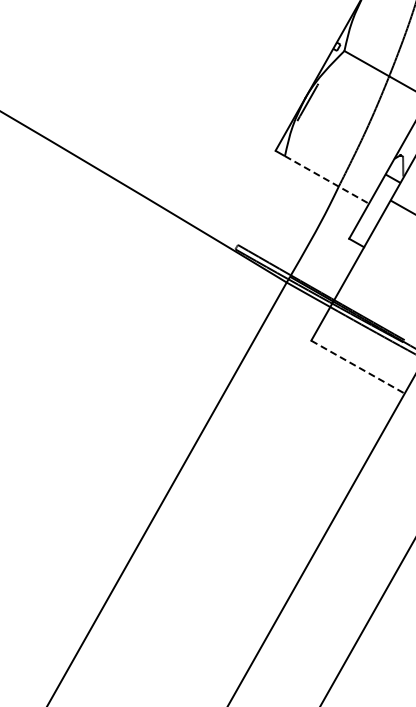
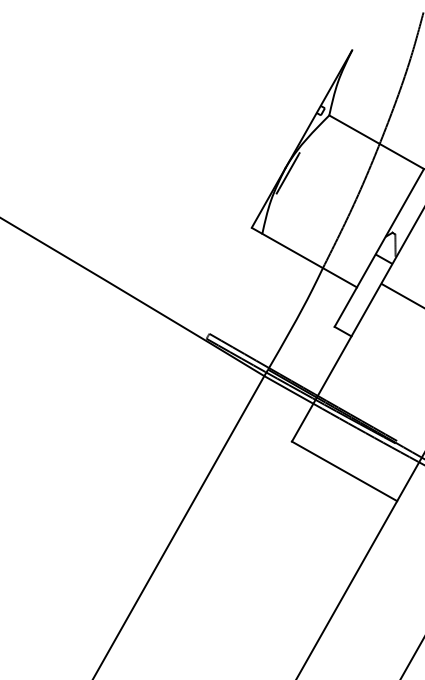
line: (327, 180) -> (310, 261), dashed -> solid
line: (358, 367) -> (345, 471), dashed -> solid

